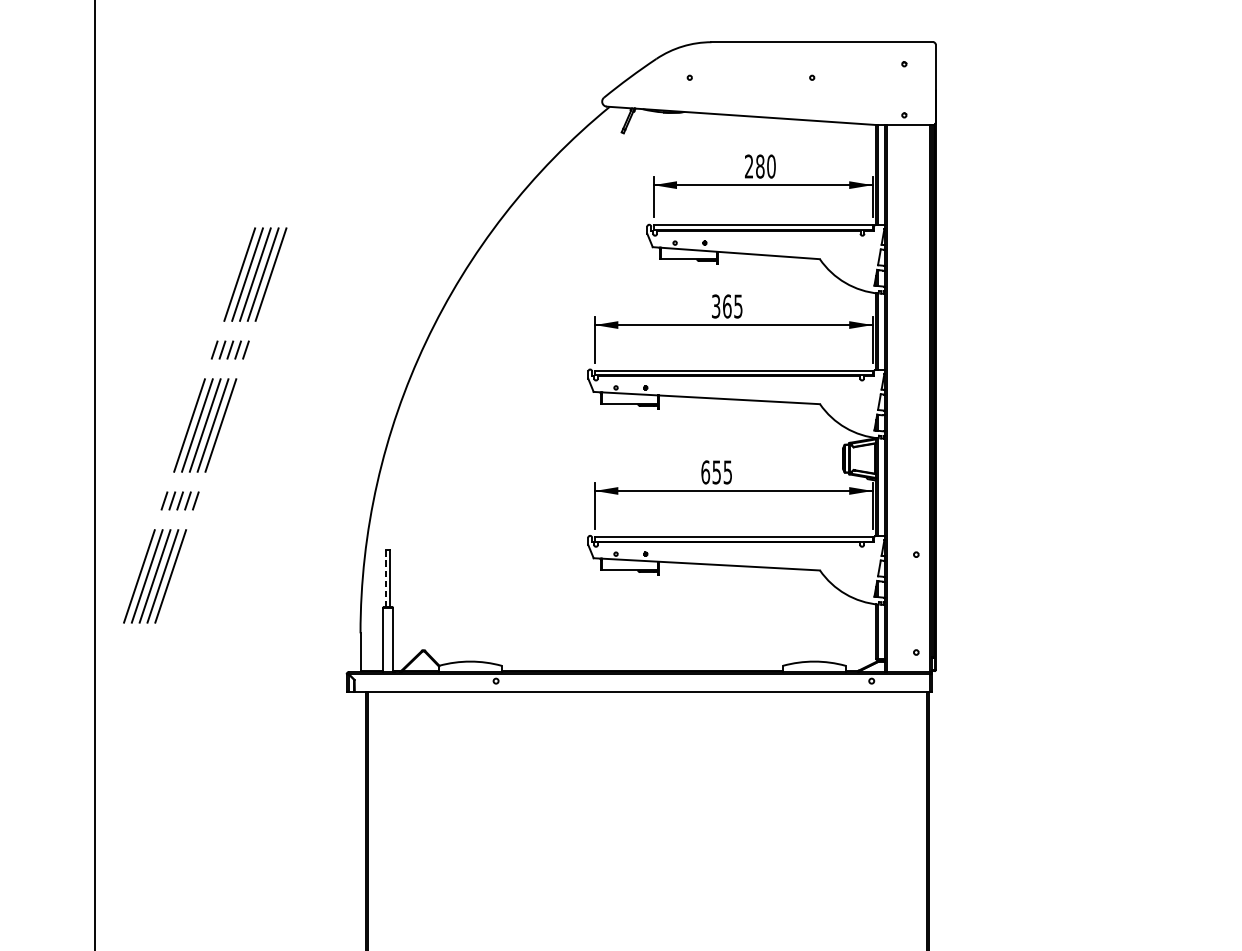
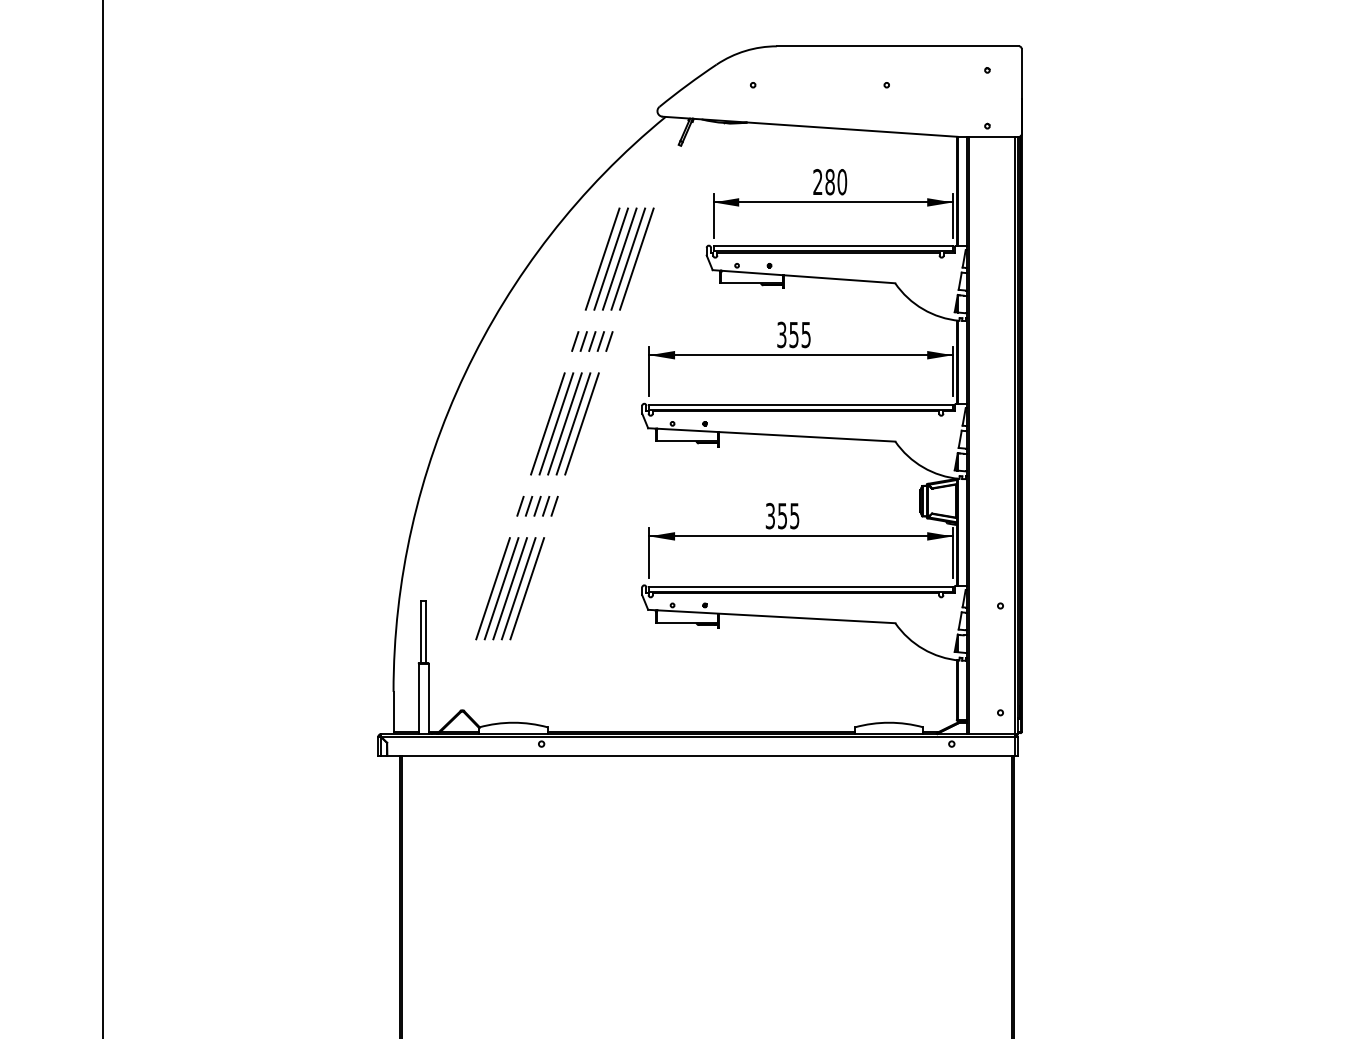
text: (726, 306) -> (793, 334), 365 -> 355
part: (204, 425) -> (564, 423), moved
text: (705, 471) -> (770, 515), 655 -> 355
line: (386, 578) -> (421, 632), dashed -> solid

